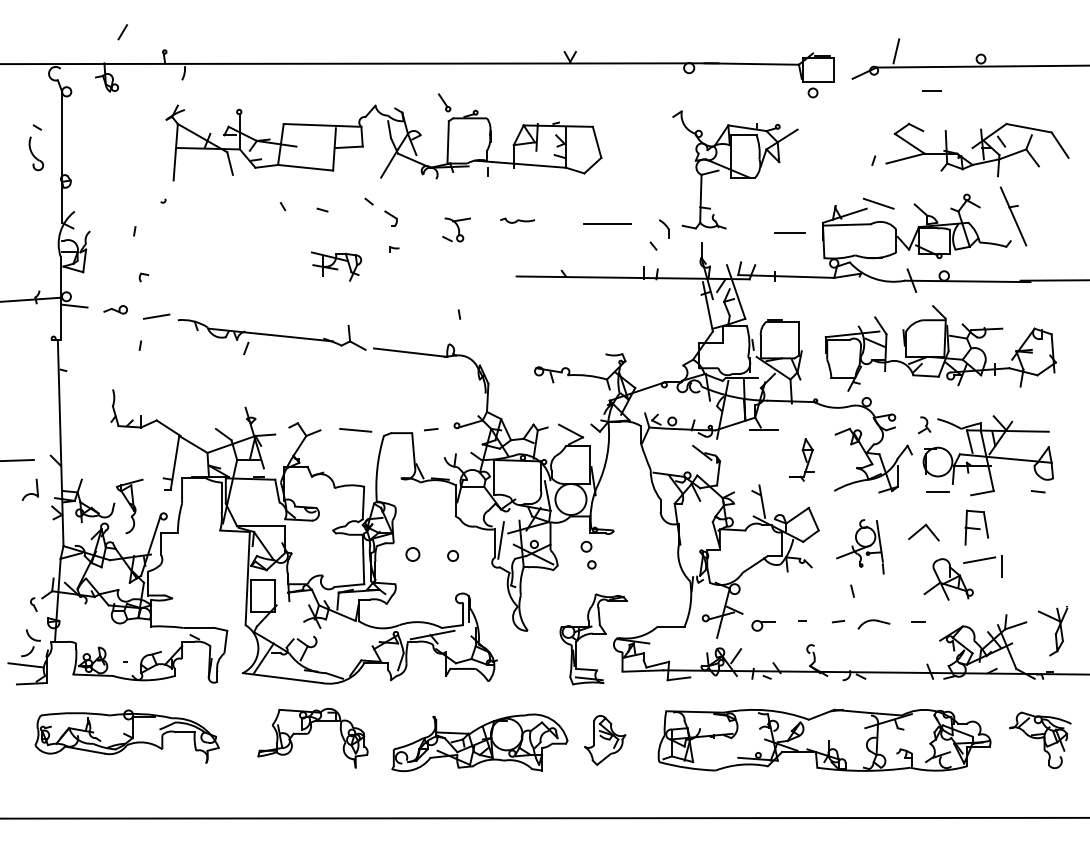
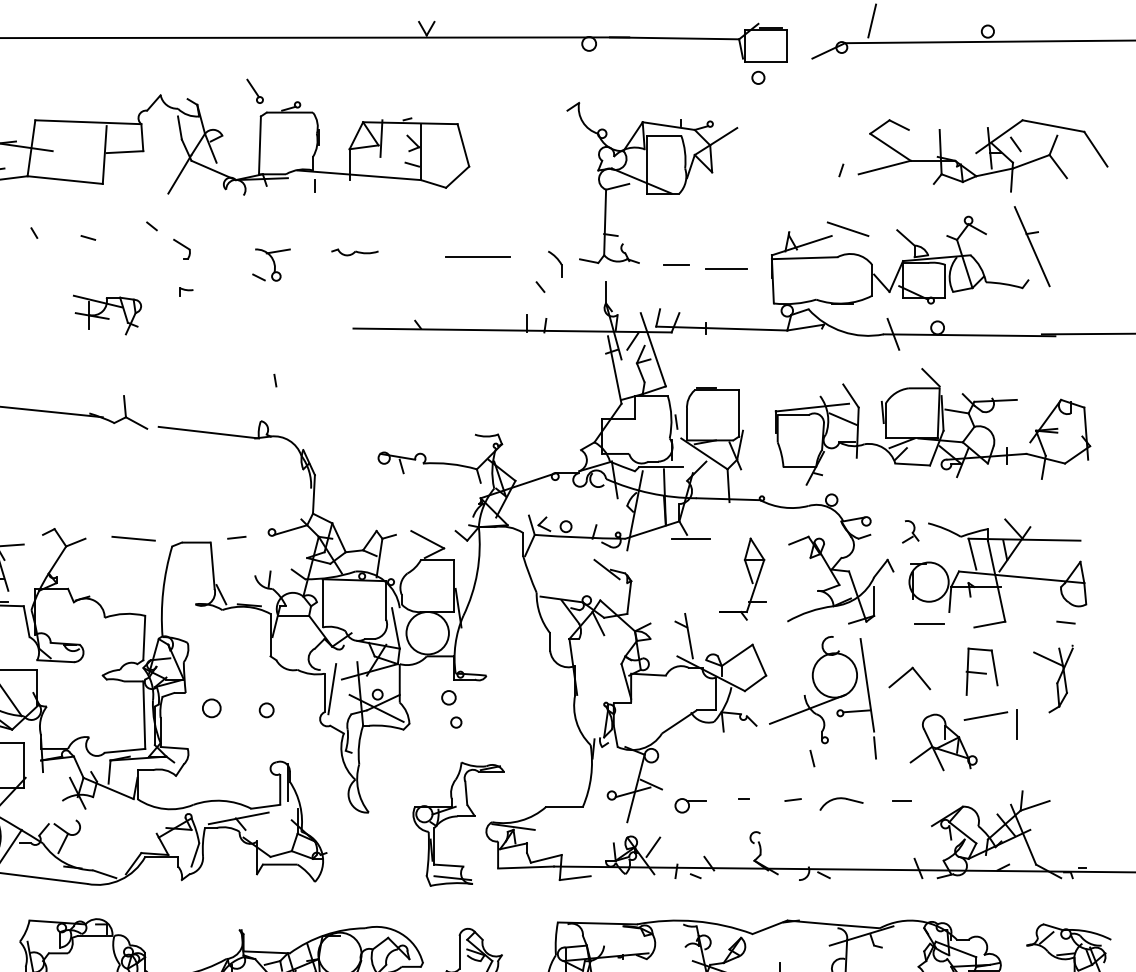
line: (931, 90) -> (675, 264), moved
part: (801, 459) -> (742, 578), size x1.43
part: (860, 546) -> (823, 697), size x1.67
part: (1053, 631) -> (1054, 679), moved

